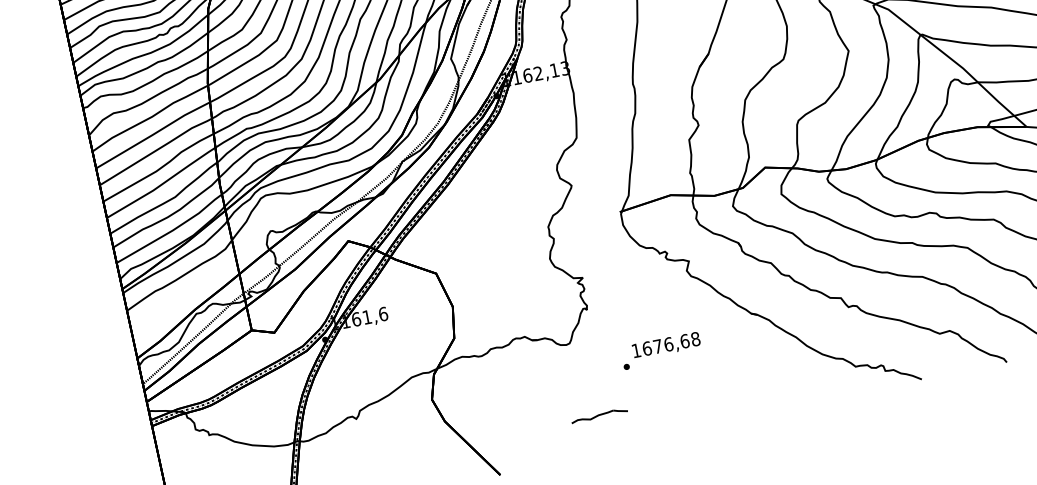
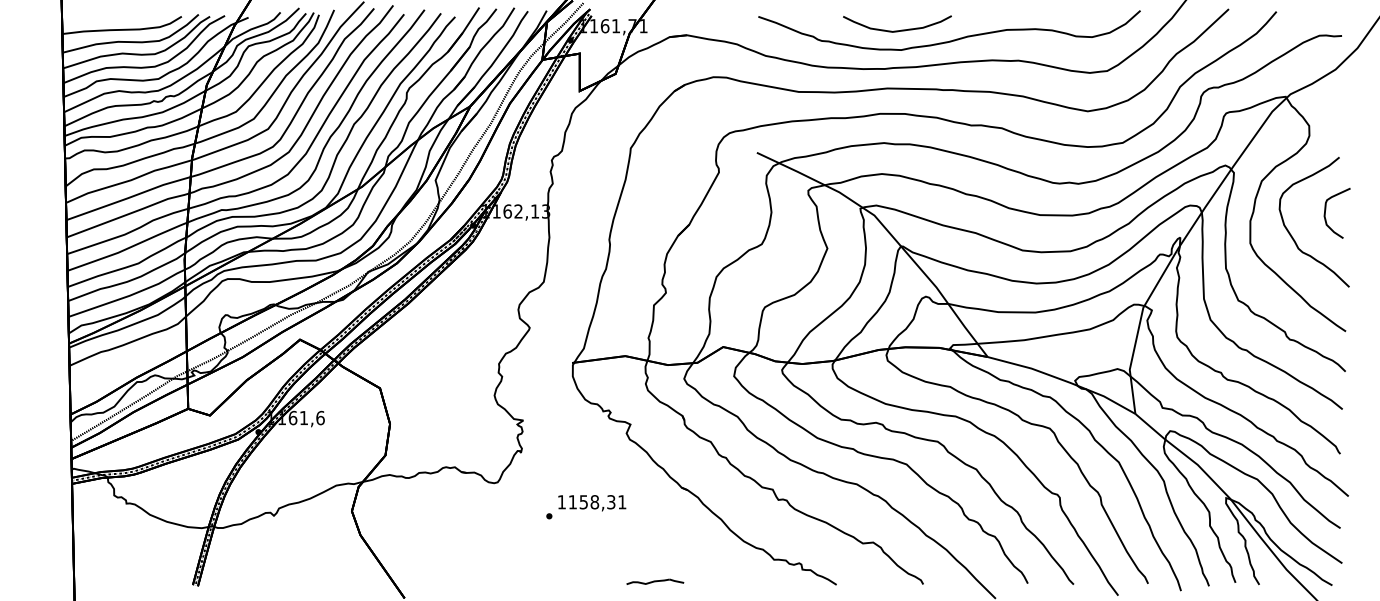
text: (671, 344) -> (597, 502), 1676,68 -> 1158,31
part: (599, 415) -> (655, 581), moved

